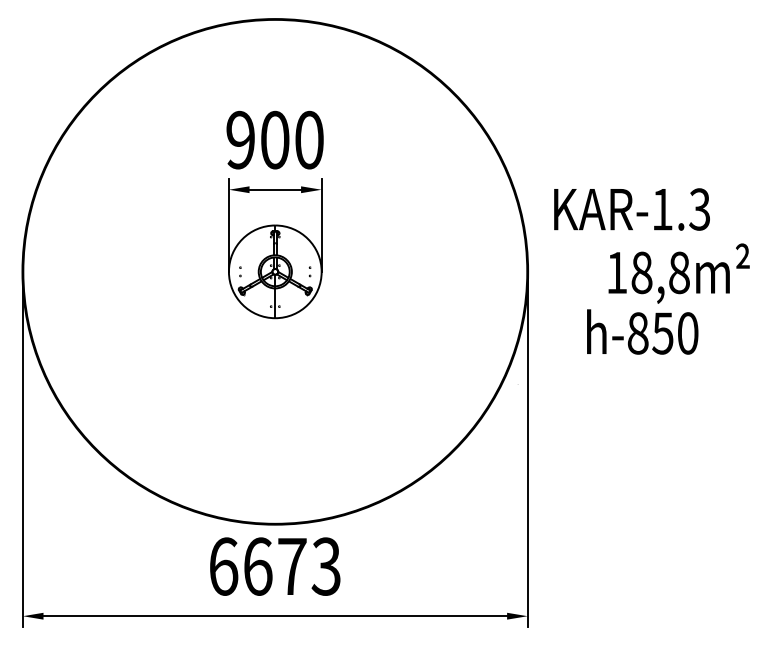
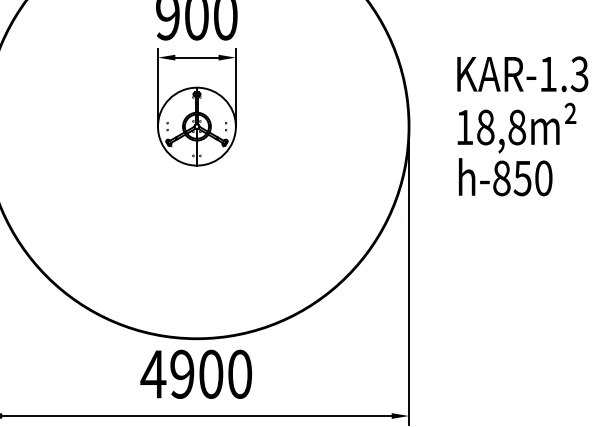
text: (631, 209) -> (522, 74), moved
text: (678, 273) -> (516, 128), moved
text: (274, 566) -> (196, 374), 6673 -> 4900

